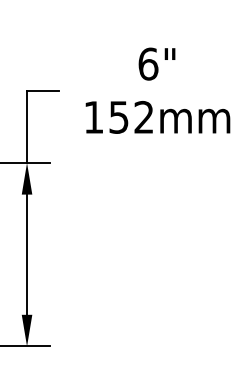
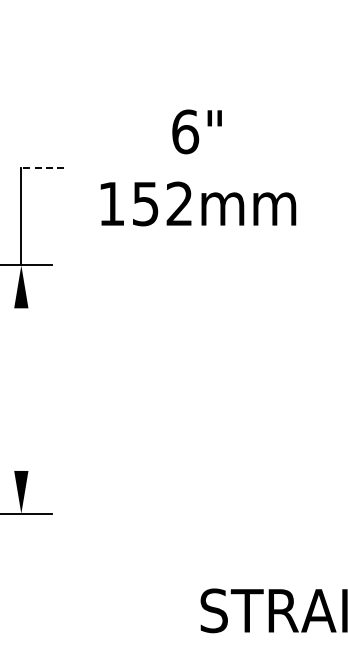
line: (42, 90) -> (42, 167), solid -> dashed
line: (27, 254) -> (21, 389), removed

